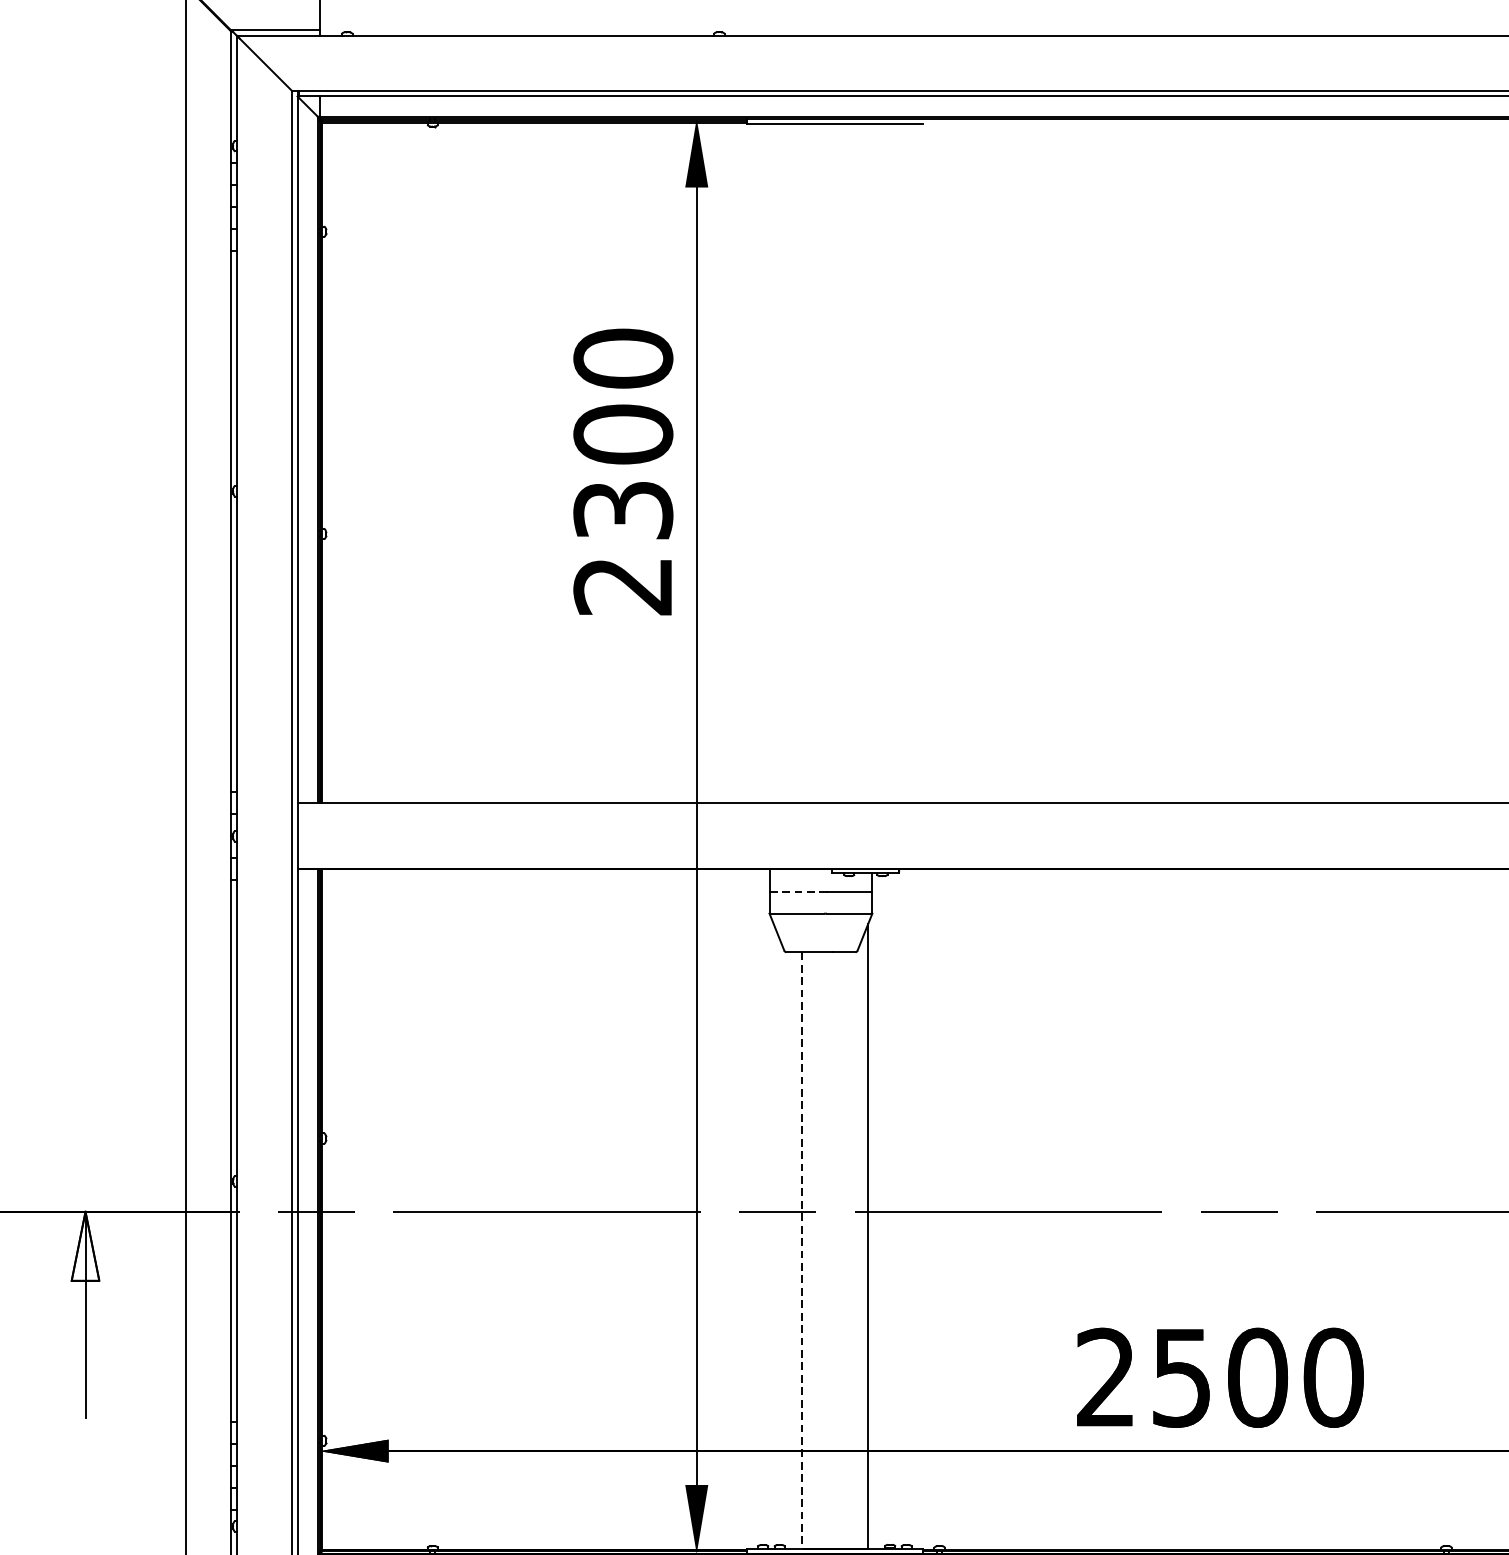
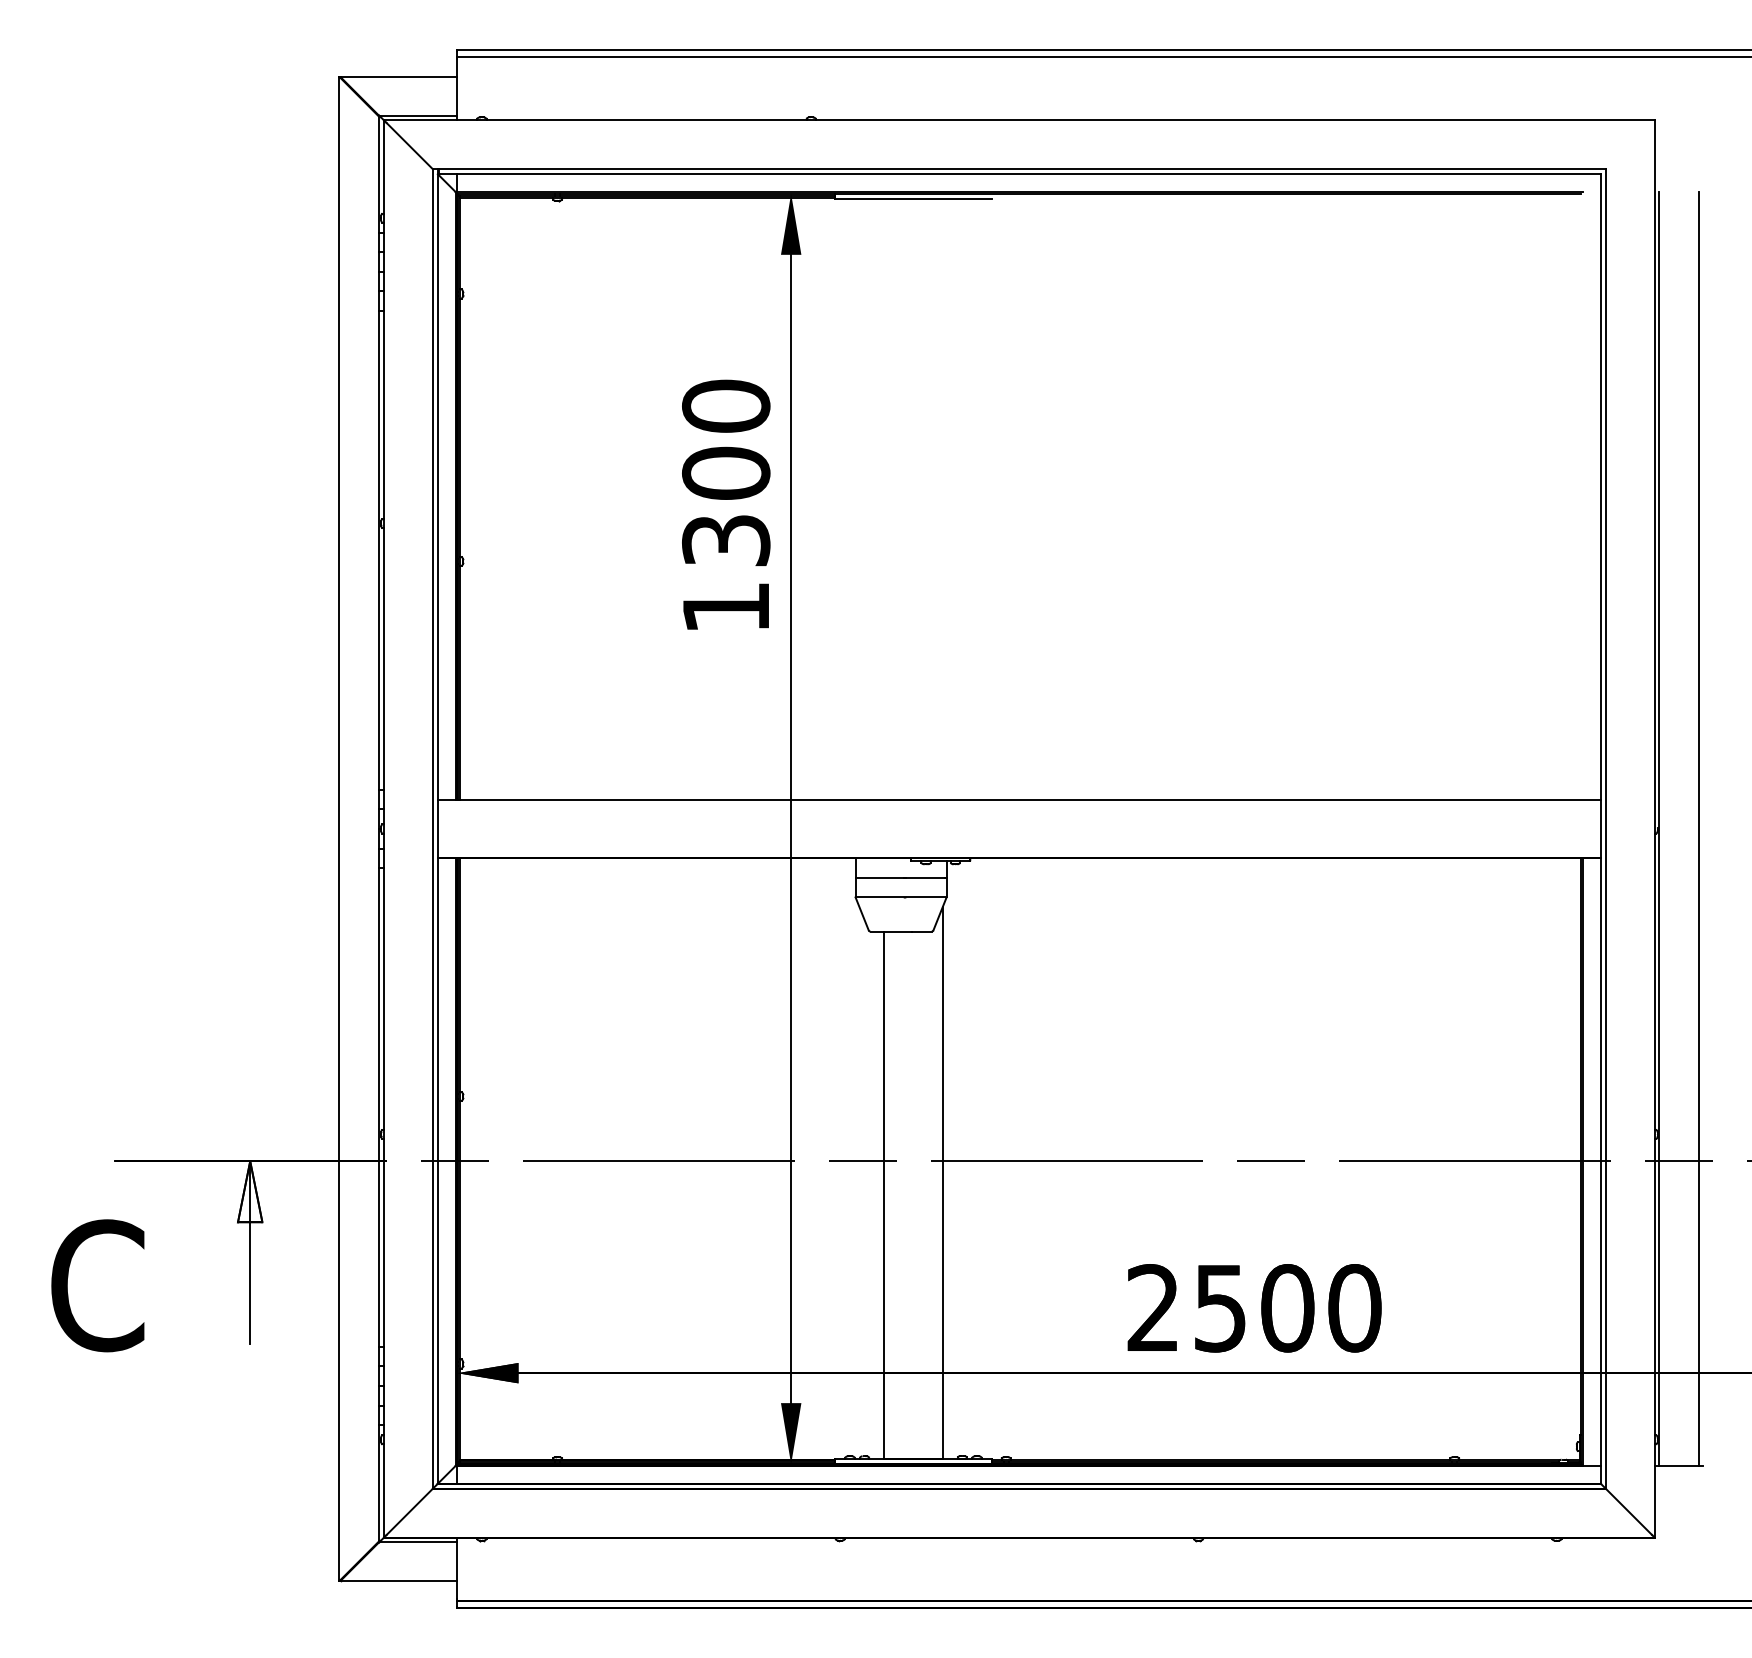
text: (622, 587) -> (725, 608), 2300 -> 1300
line: (797, 891) -> (880, 877), dashed -> solid
line: (802, 1250) -> (884, 1195), dashed -> solid

